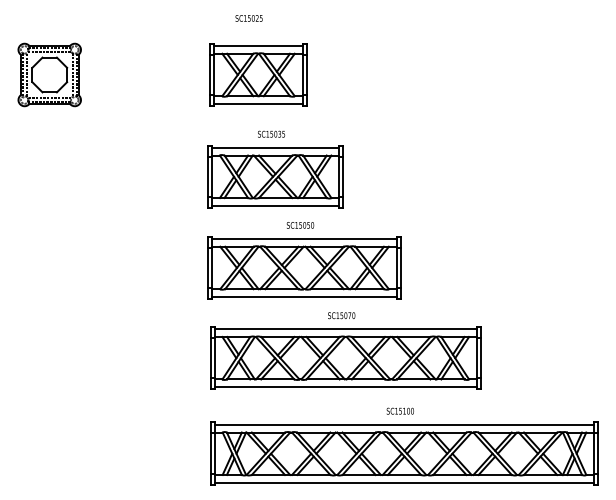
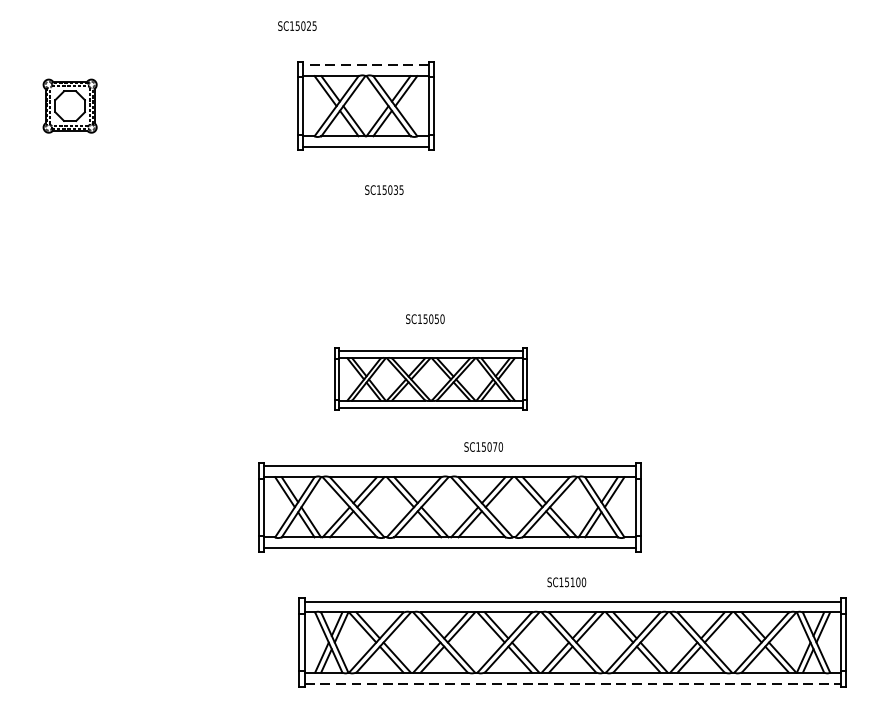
text: (248, 18) -> (296, 26), moved
line: (258, 46) -> (365, 65), solid -> dashed
part: (49, 74) -> (69, 105), size x0.6
part: (275, 176) -> (389, 249), removed
part: (304, 267) -> (431, 378), size x0.7
part: (345, 357) -> (449, 506), moved
line: (405, 482) -> (574, 683), solid -> dashed

